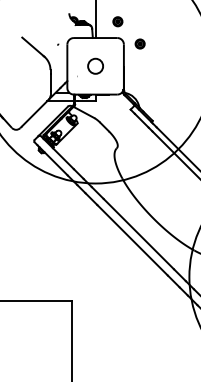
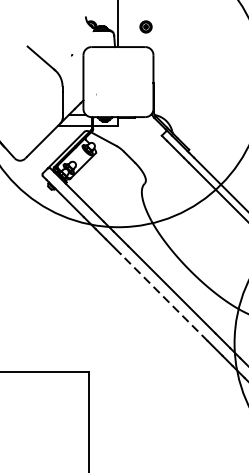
part: (139, 43) -> (172, 53), removed
circle: (95, 65) -> (118, 81), removed
line: (132, 240) -> (164, 297), solid -> dashed

